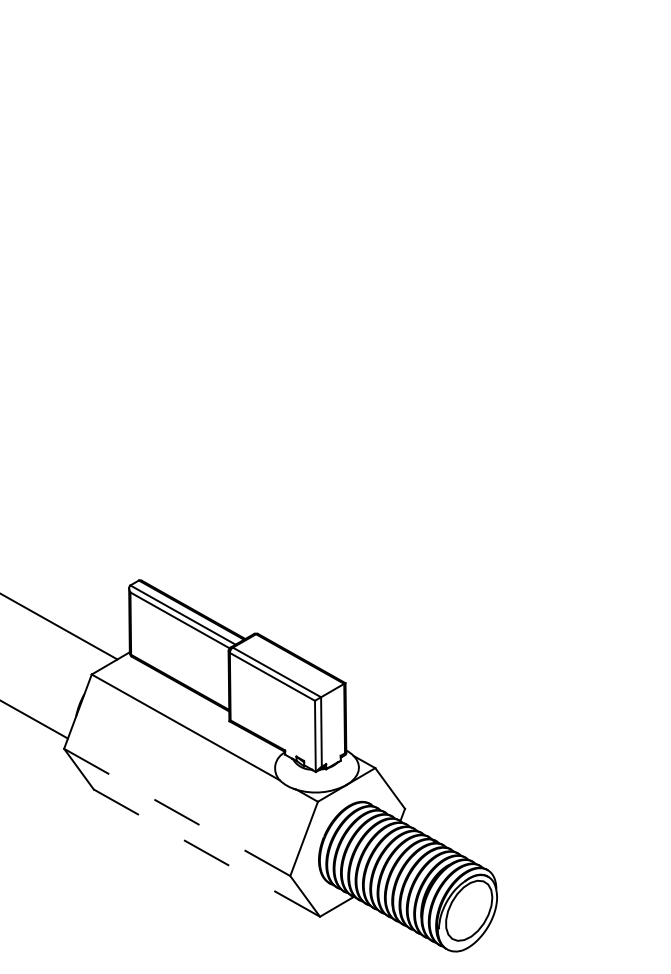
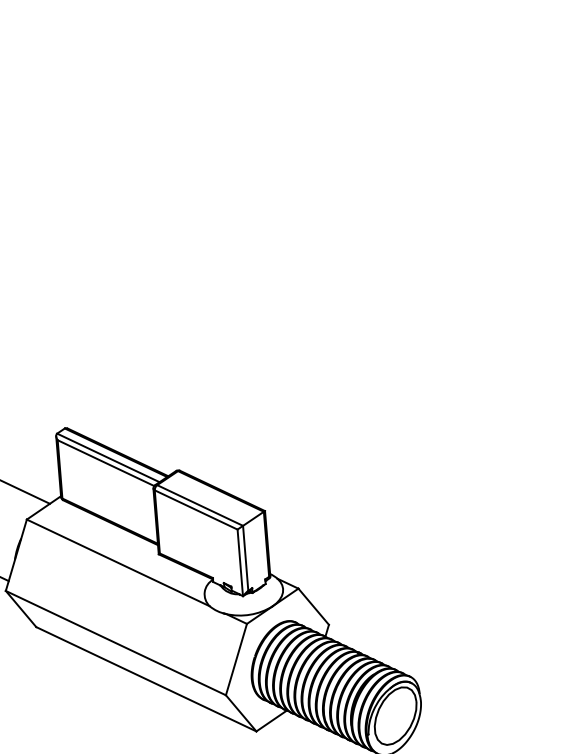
line: (177, 812) -> (116, 643), dashed -> solid
line: (206, 853) -> (146, 679), dashed -> solid

